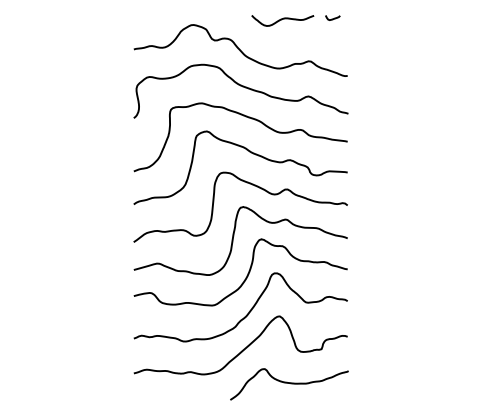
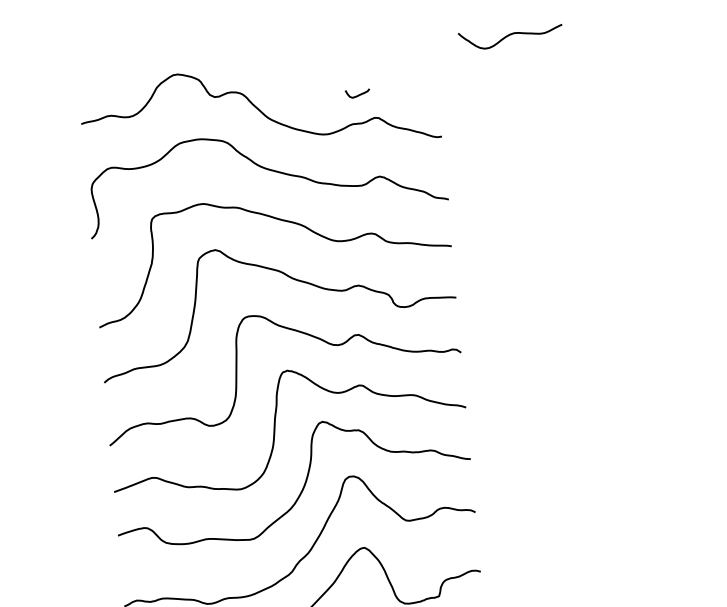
curve: (332, 18) -> (357, 94), moved
curve: (282, 19) -> (509, 35), moved

